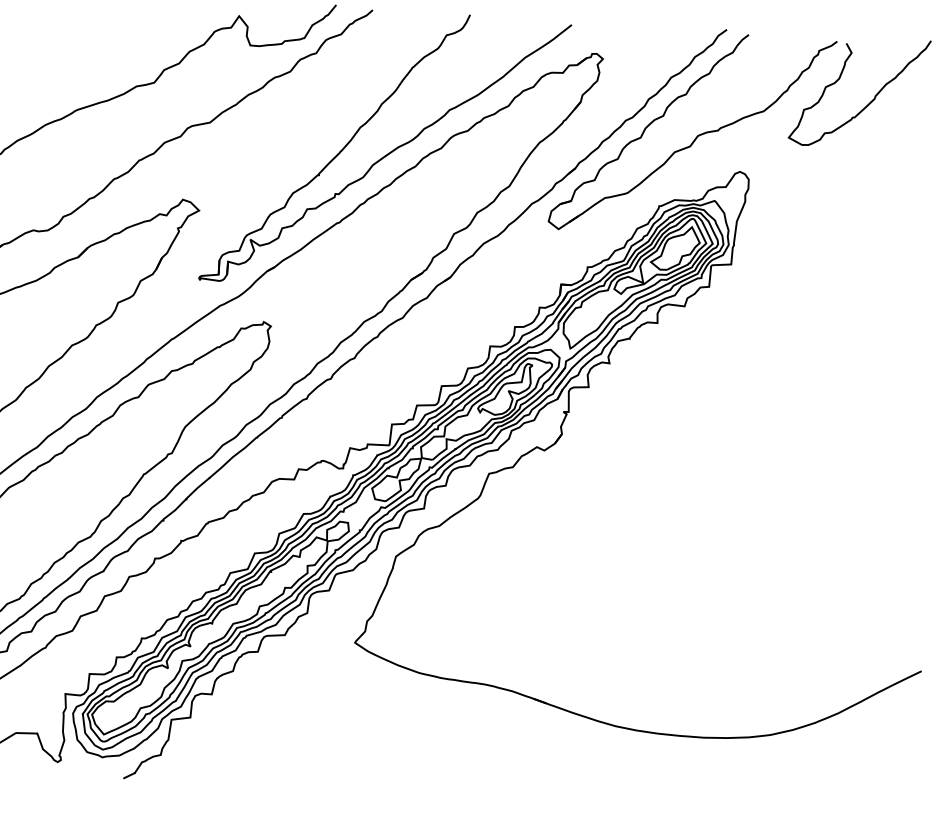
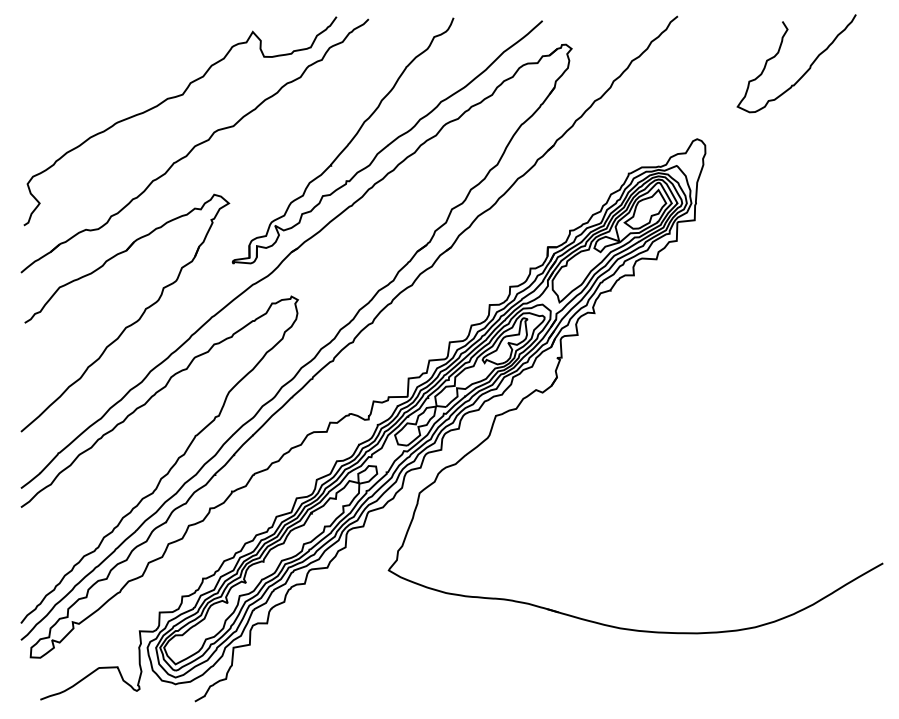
part: (692, 134) -> (653, 109), removed

